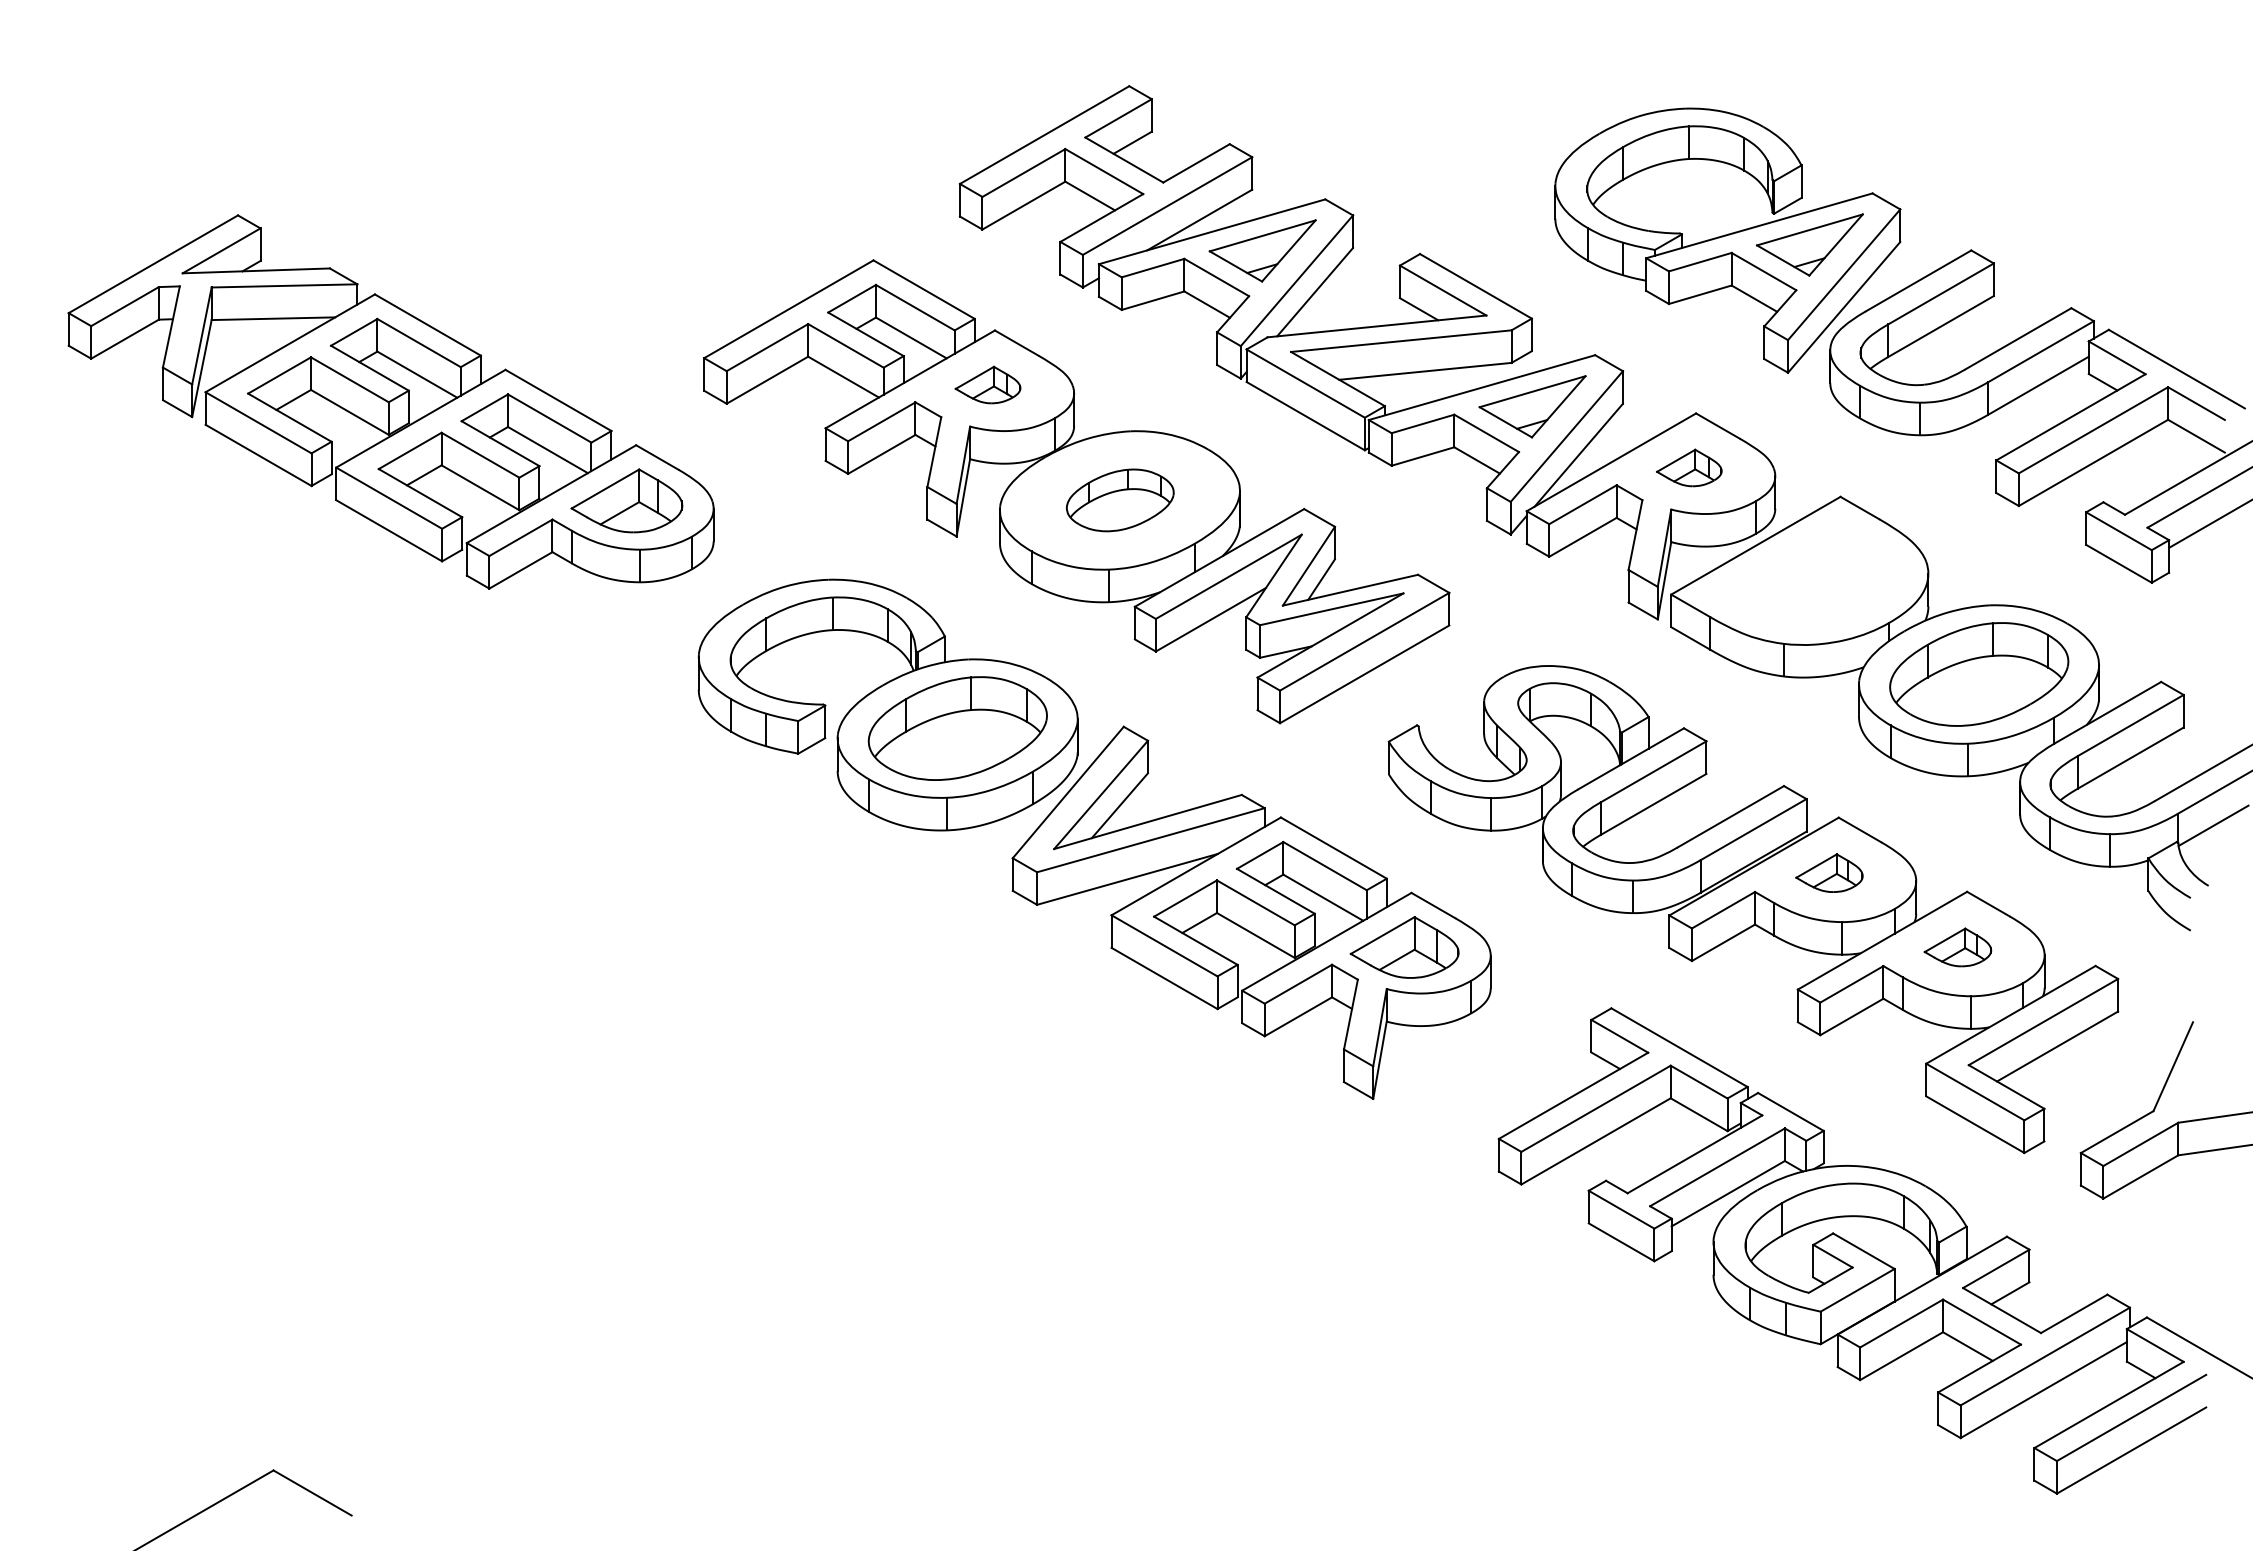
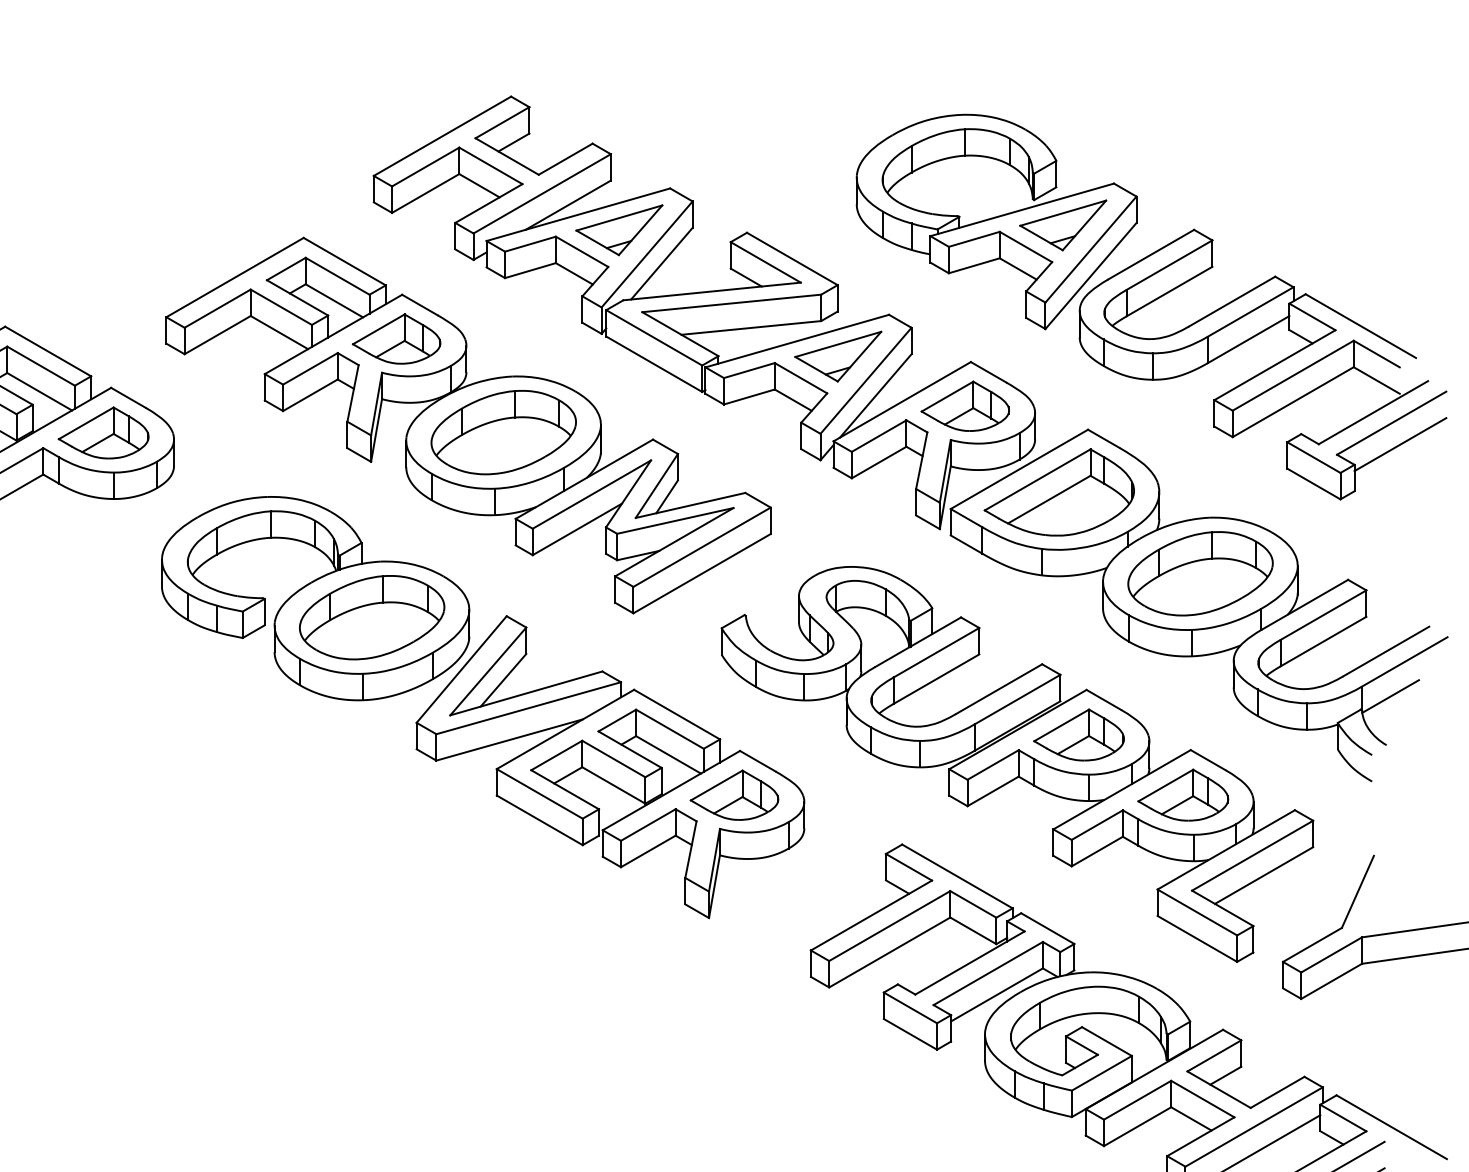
part: (987, 384) -> (396, 338), size x1.67
part: (1689, 467) -> (965, 405), size x1.67
part: (1120, 500) -> (504, 432), size x1.67
part: (1805, 574) -> (1059, 492), added
part: (1829, 872) -> (1079, 734), size x1.67
part: (1957, 947) -> (1182, 795), size x1.67

